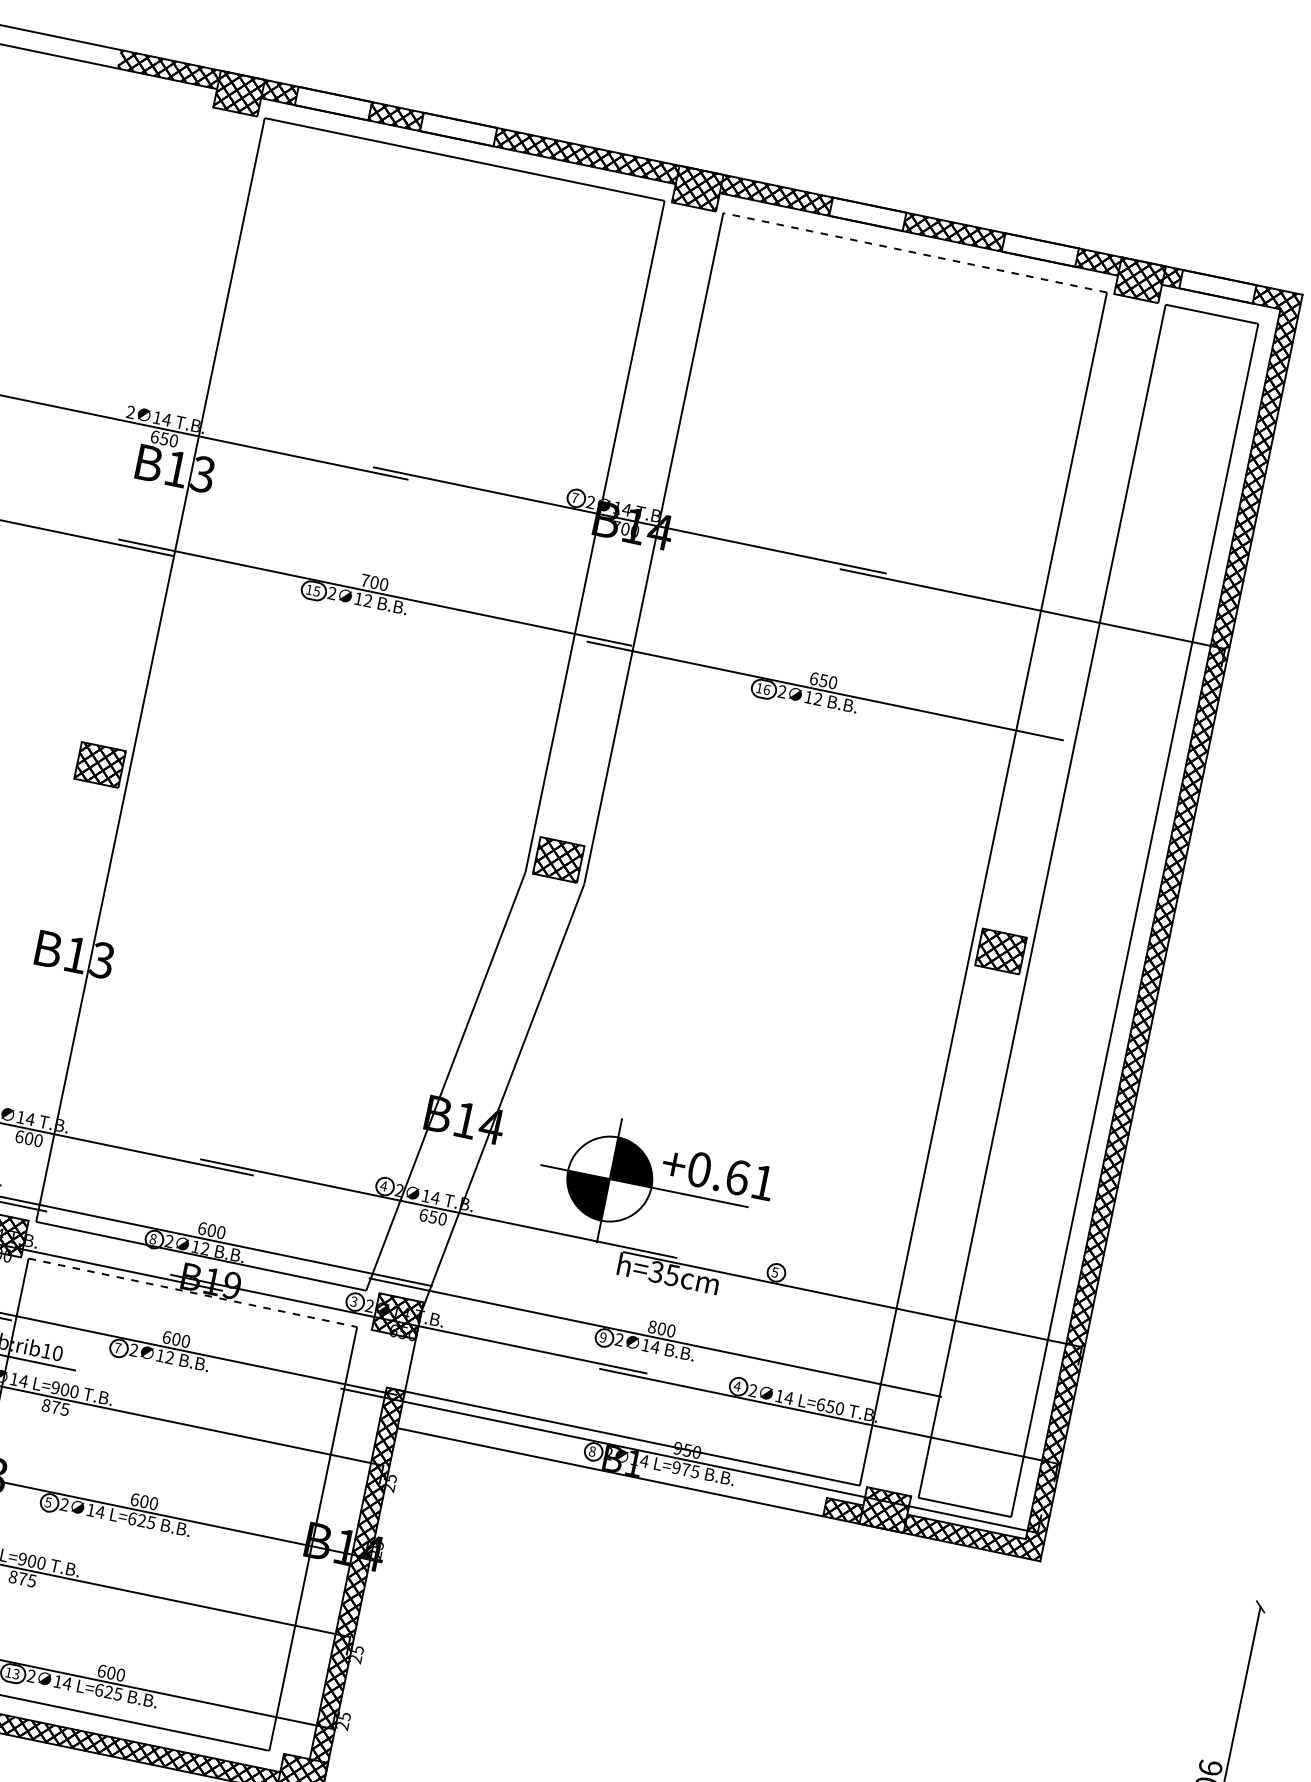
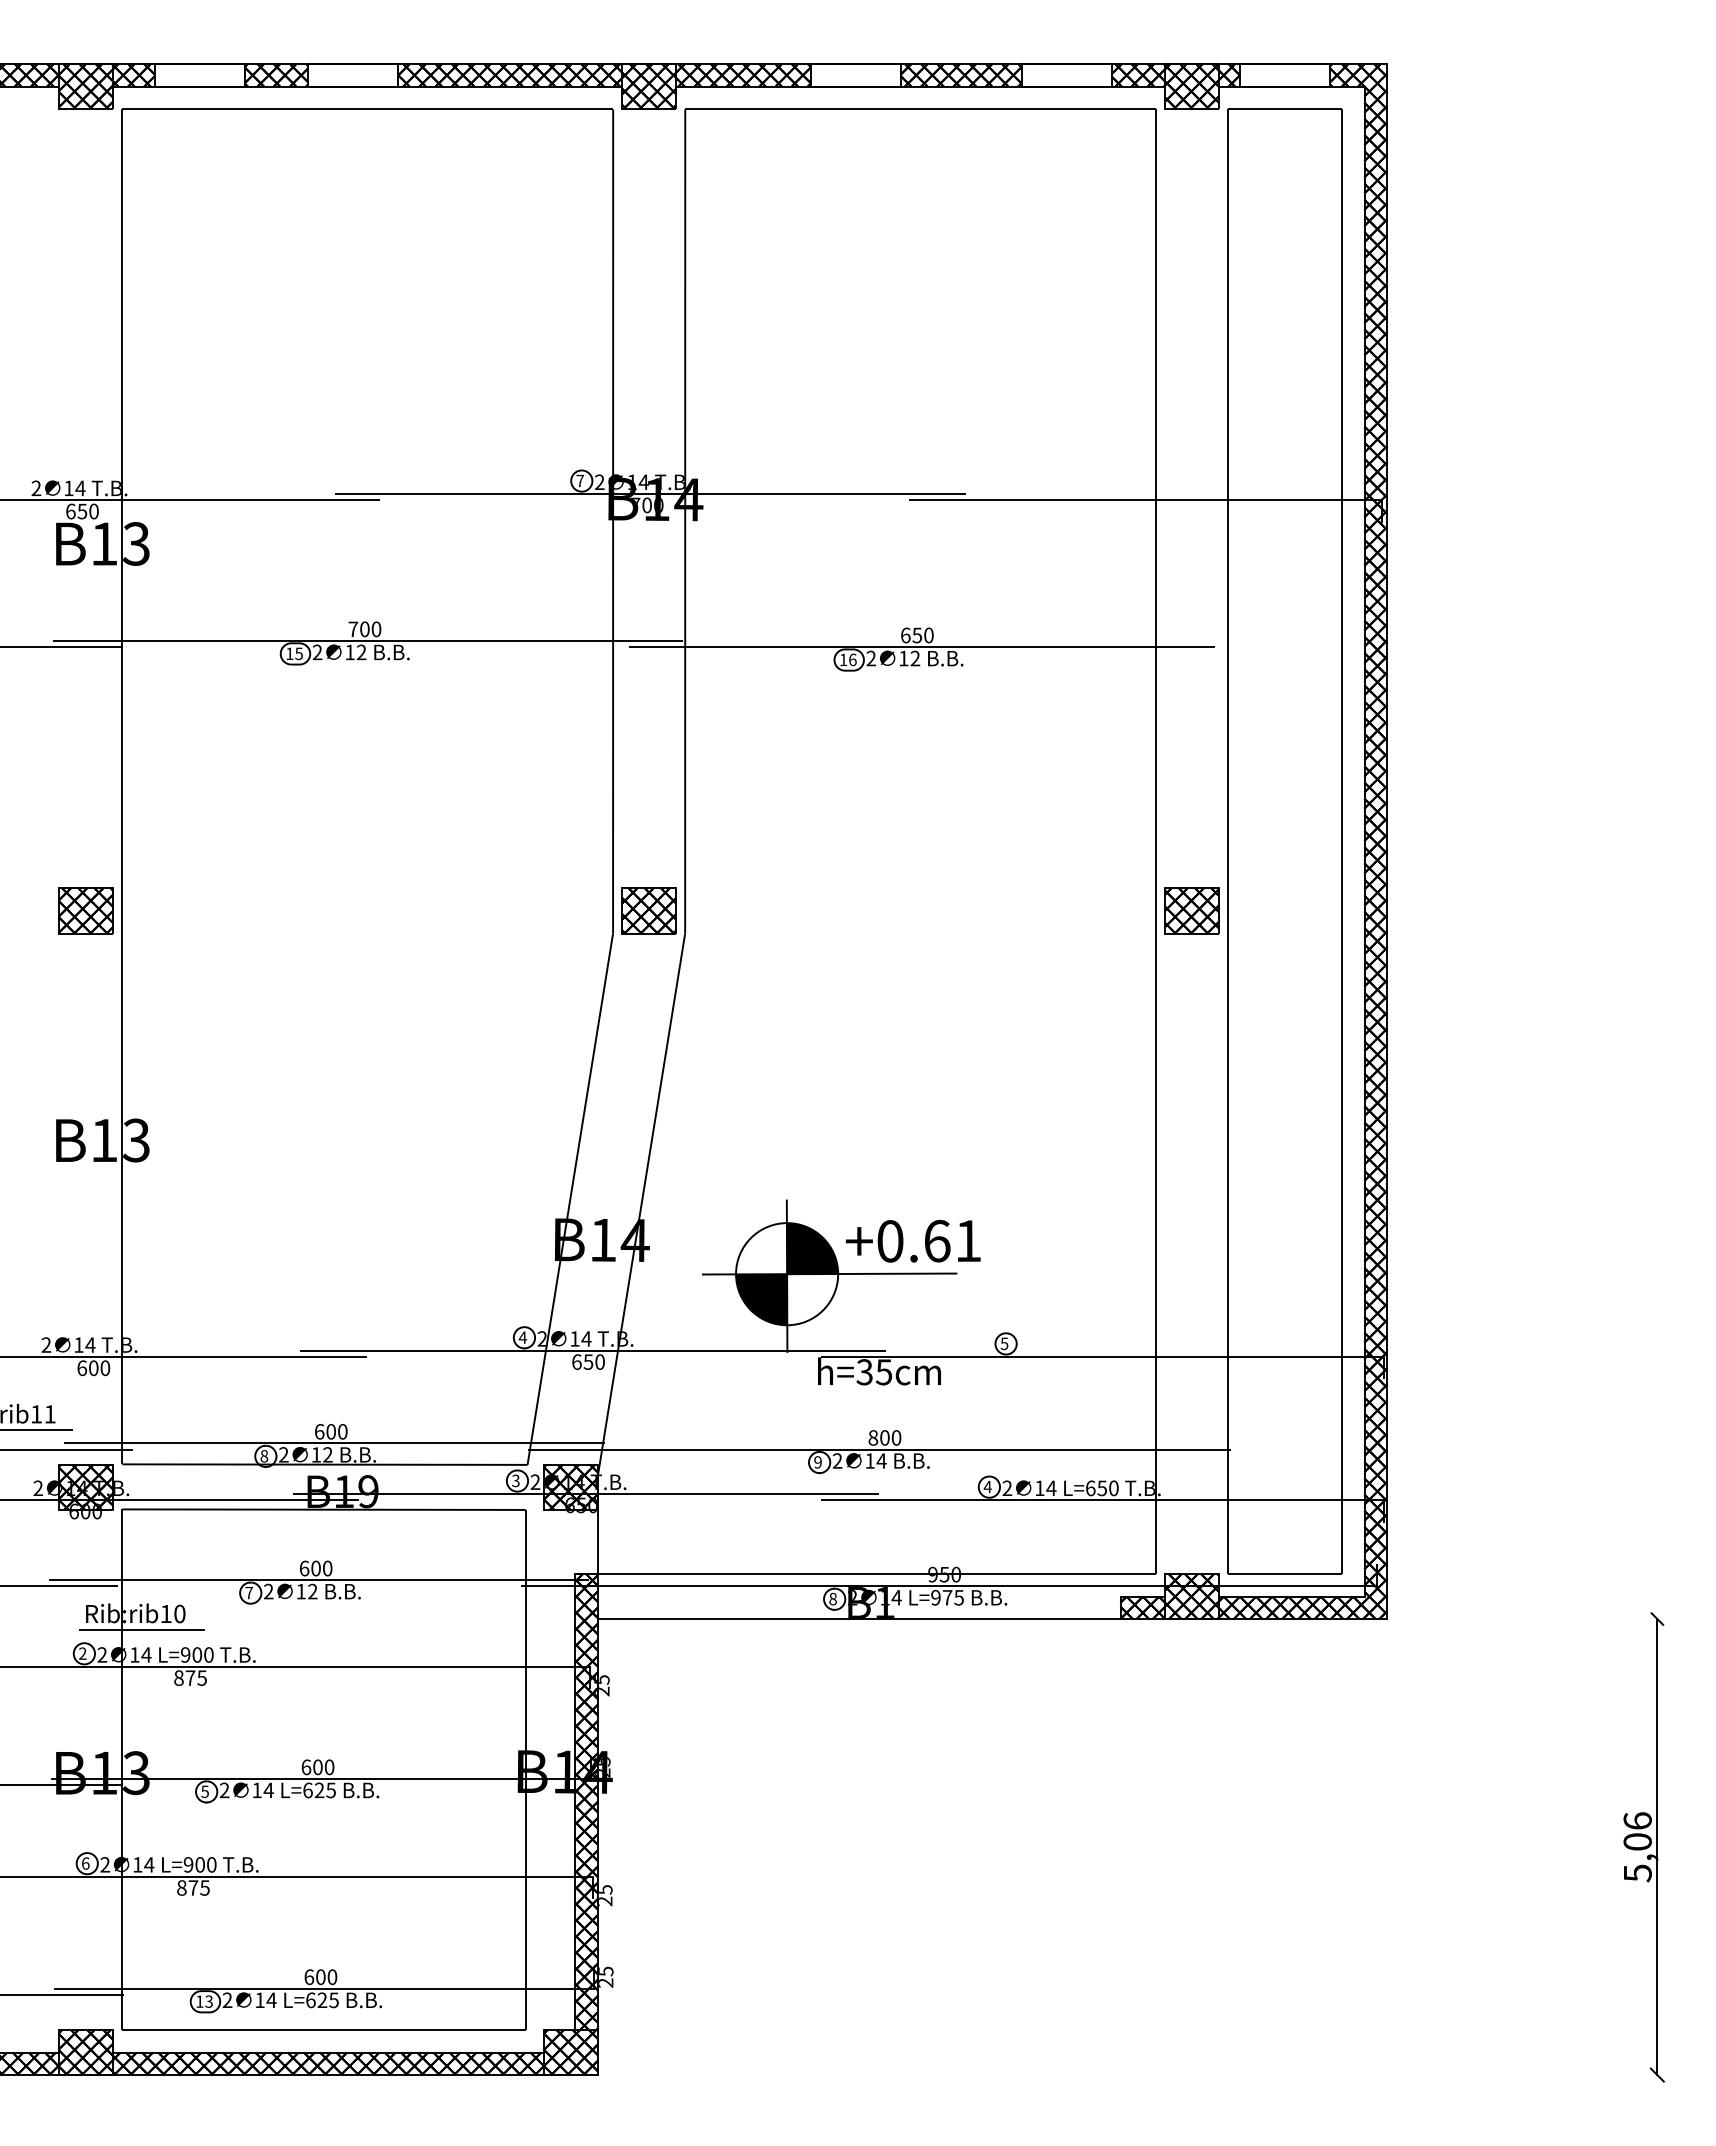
line: (914, 252) -> (920, 109), dashed -> solid
line: (193, 1292) -> (324, 1509), dashed -> solid

